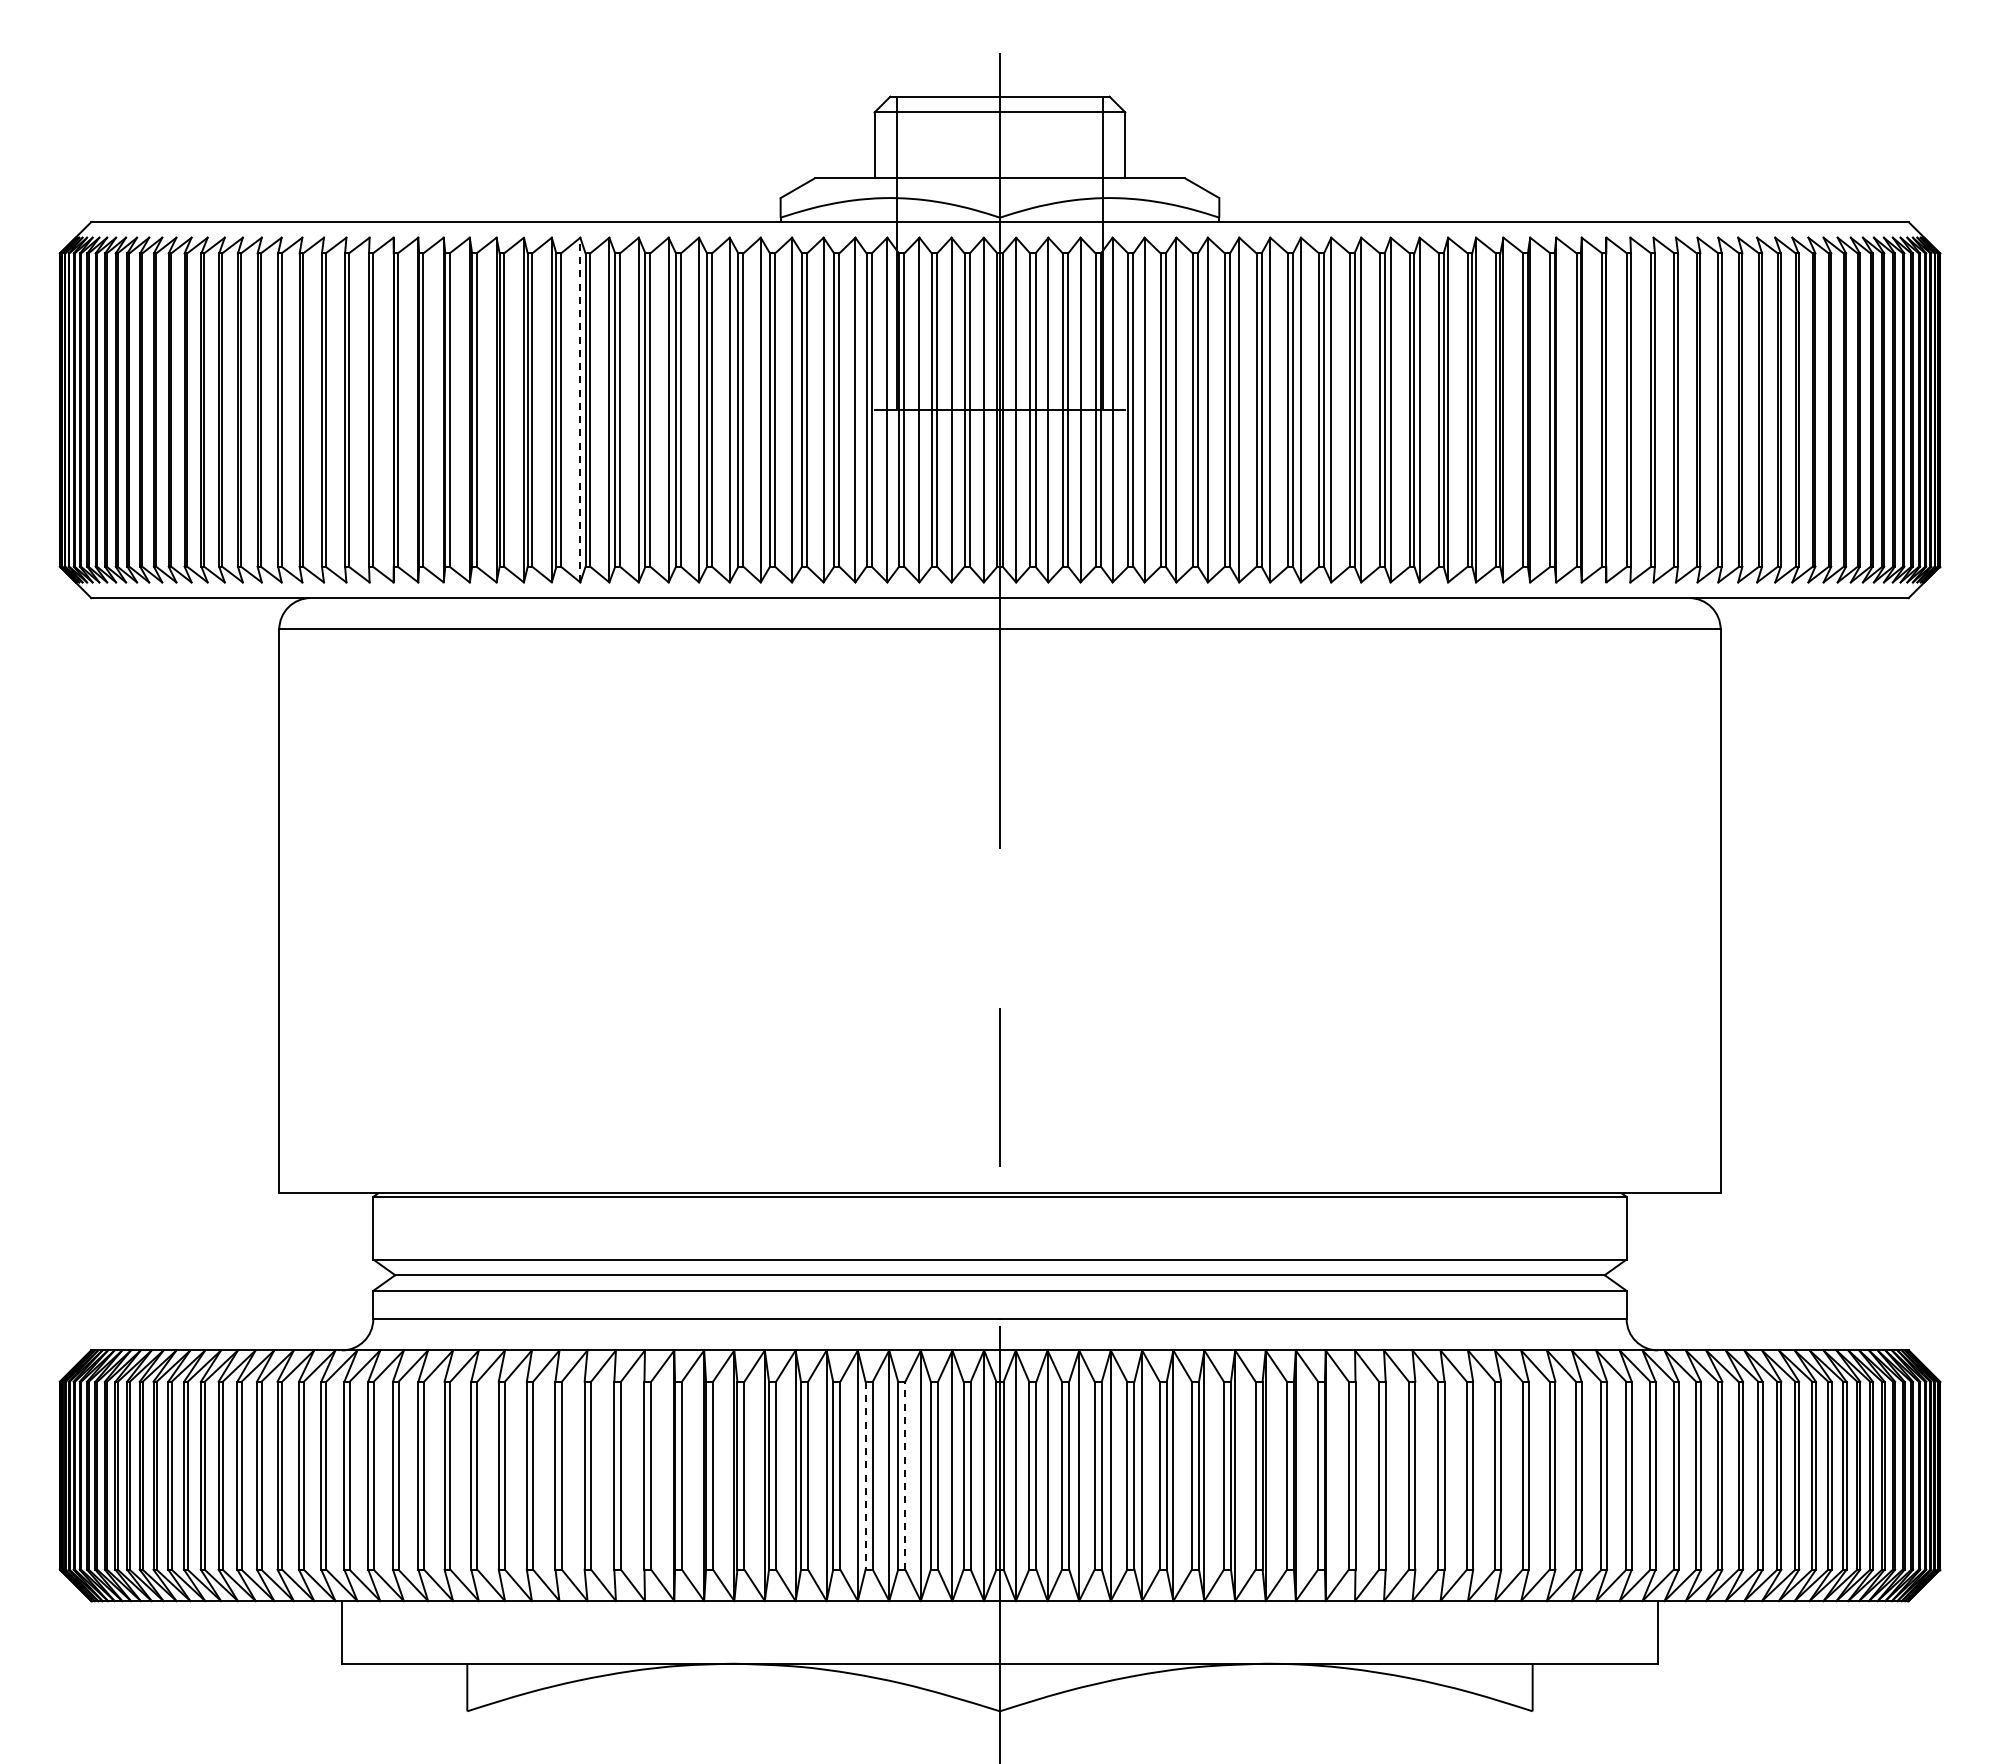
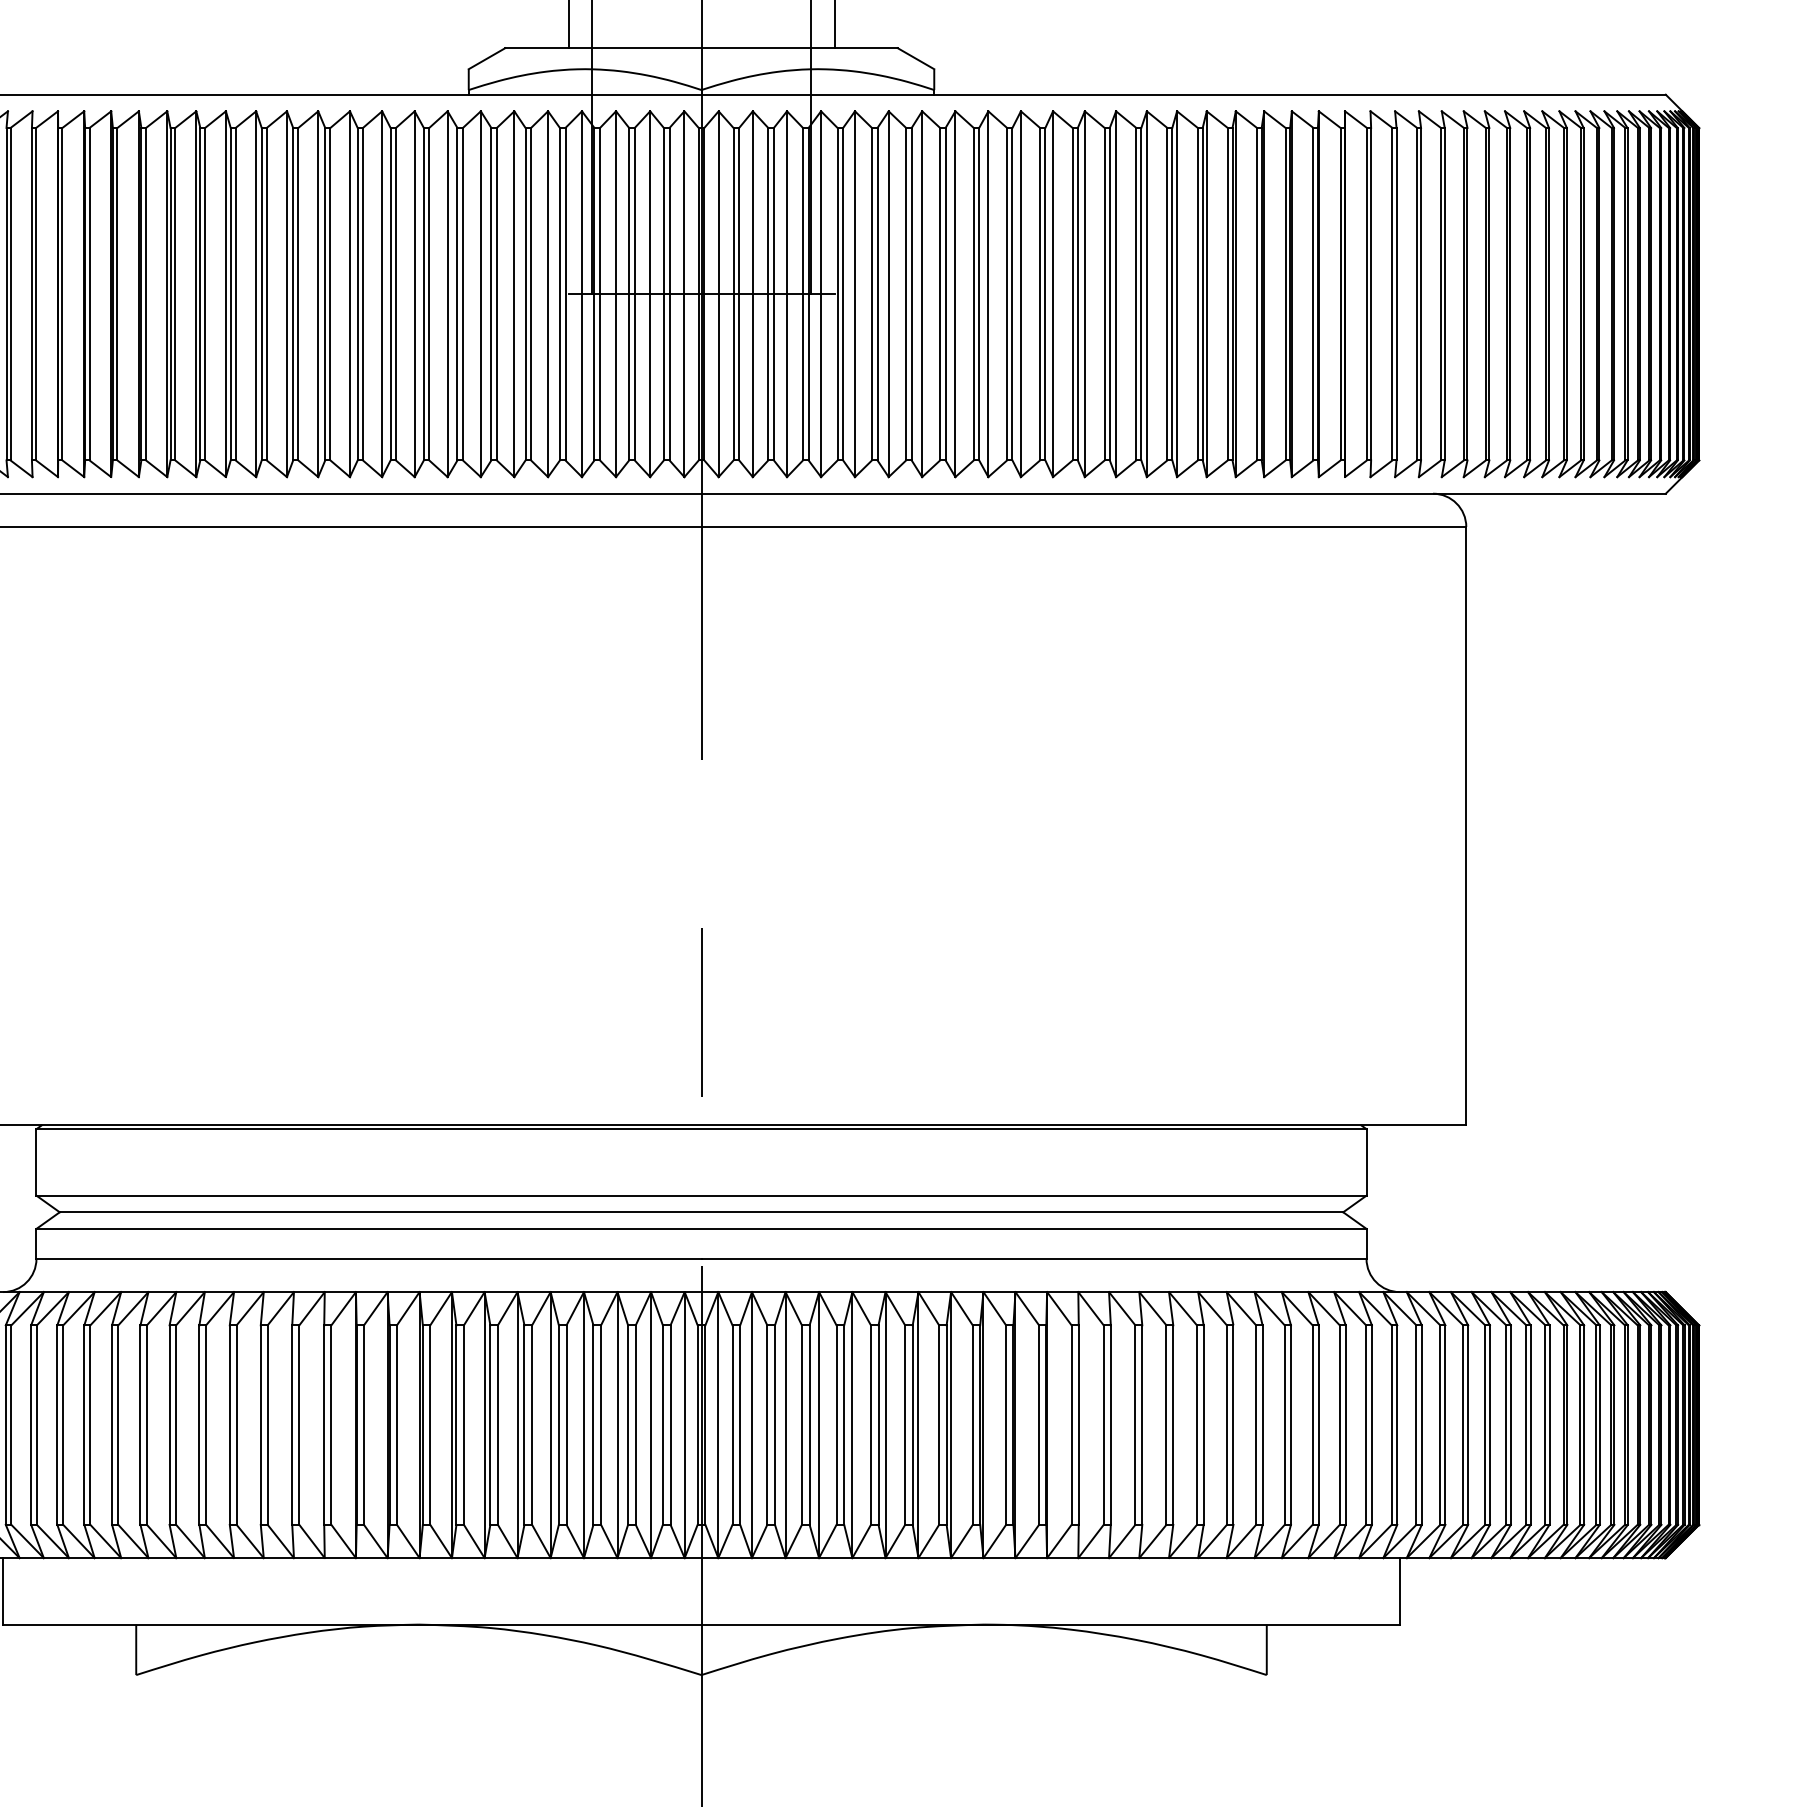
line: (580, 409) -> (256, 293), dashed -> solid
line: (905, 1475) -> (601, 1424), dashed -> solid
line: (865, 1476) -> (558, 1425), dashed -> solid

